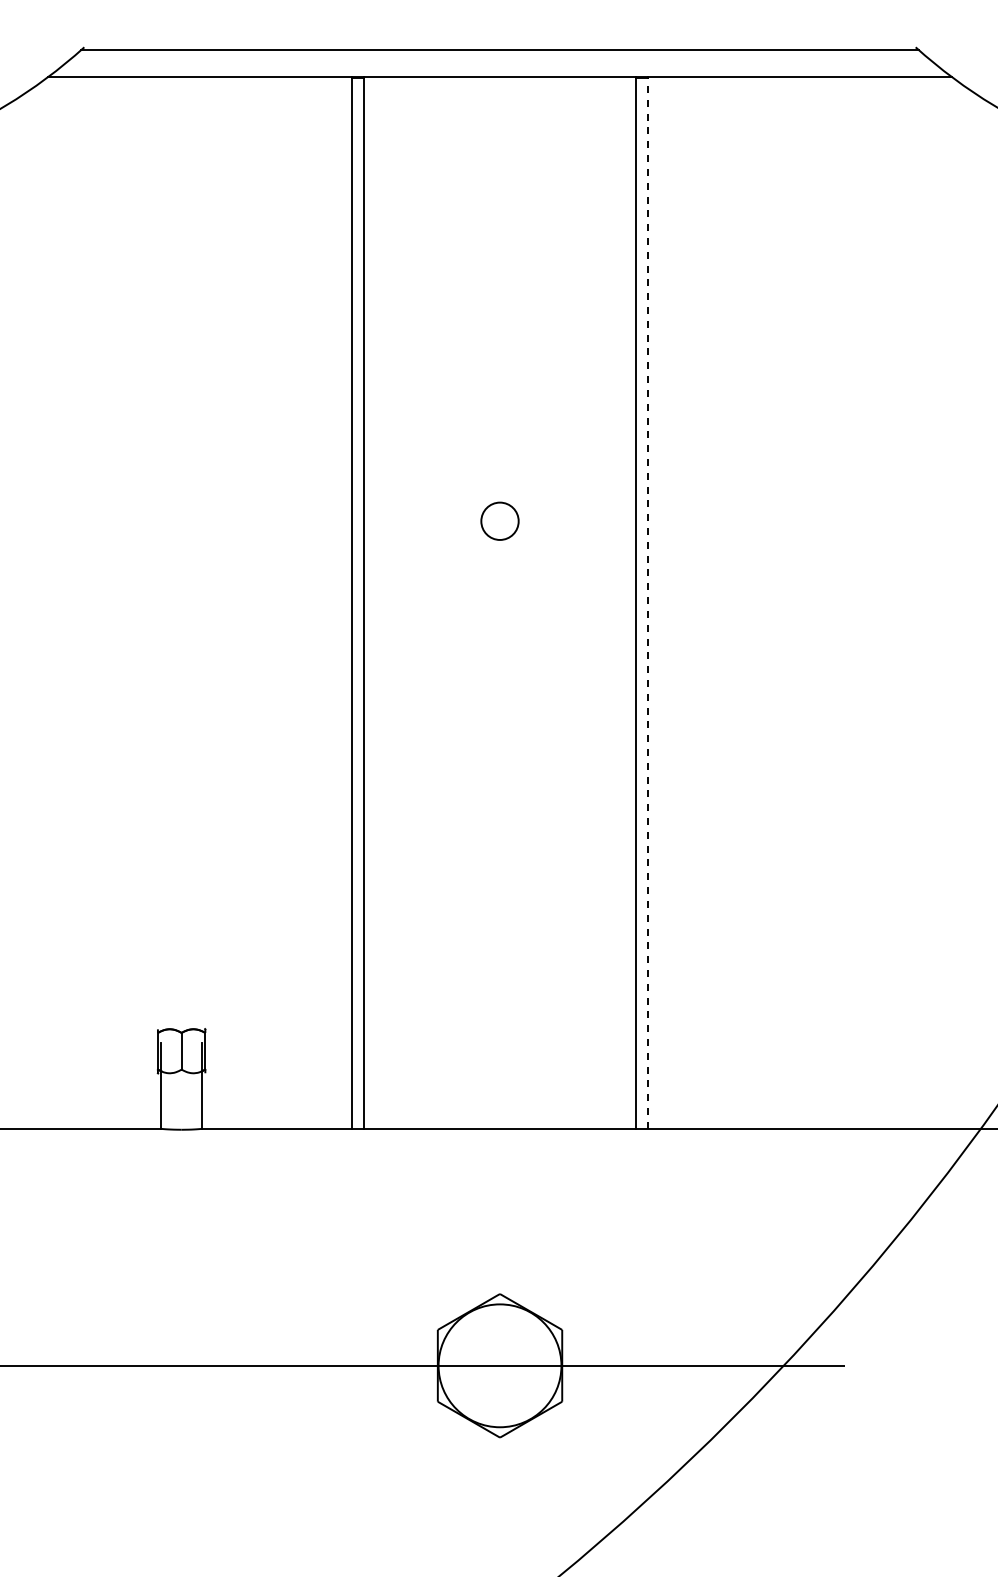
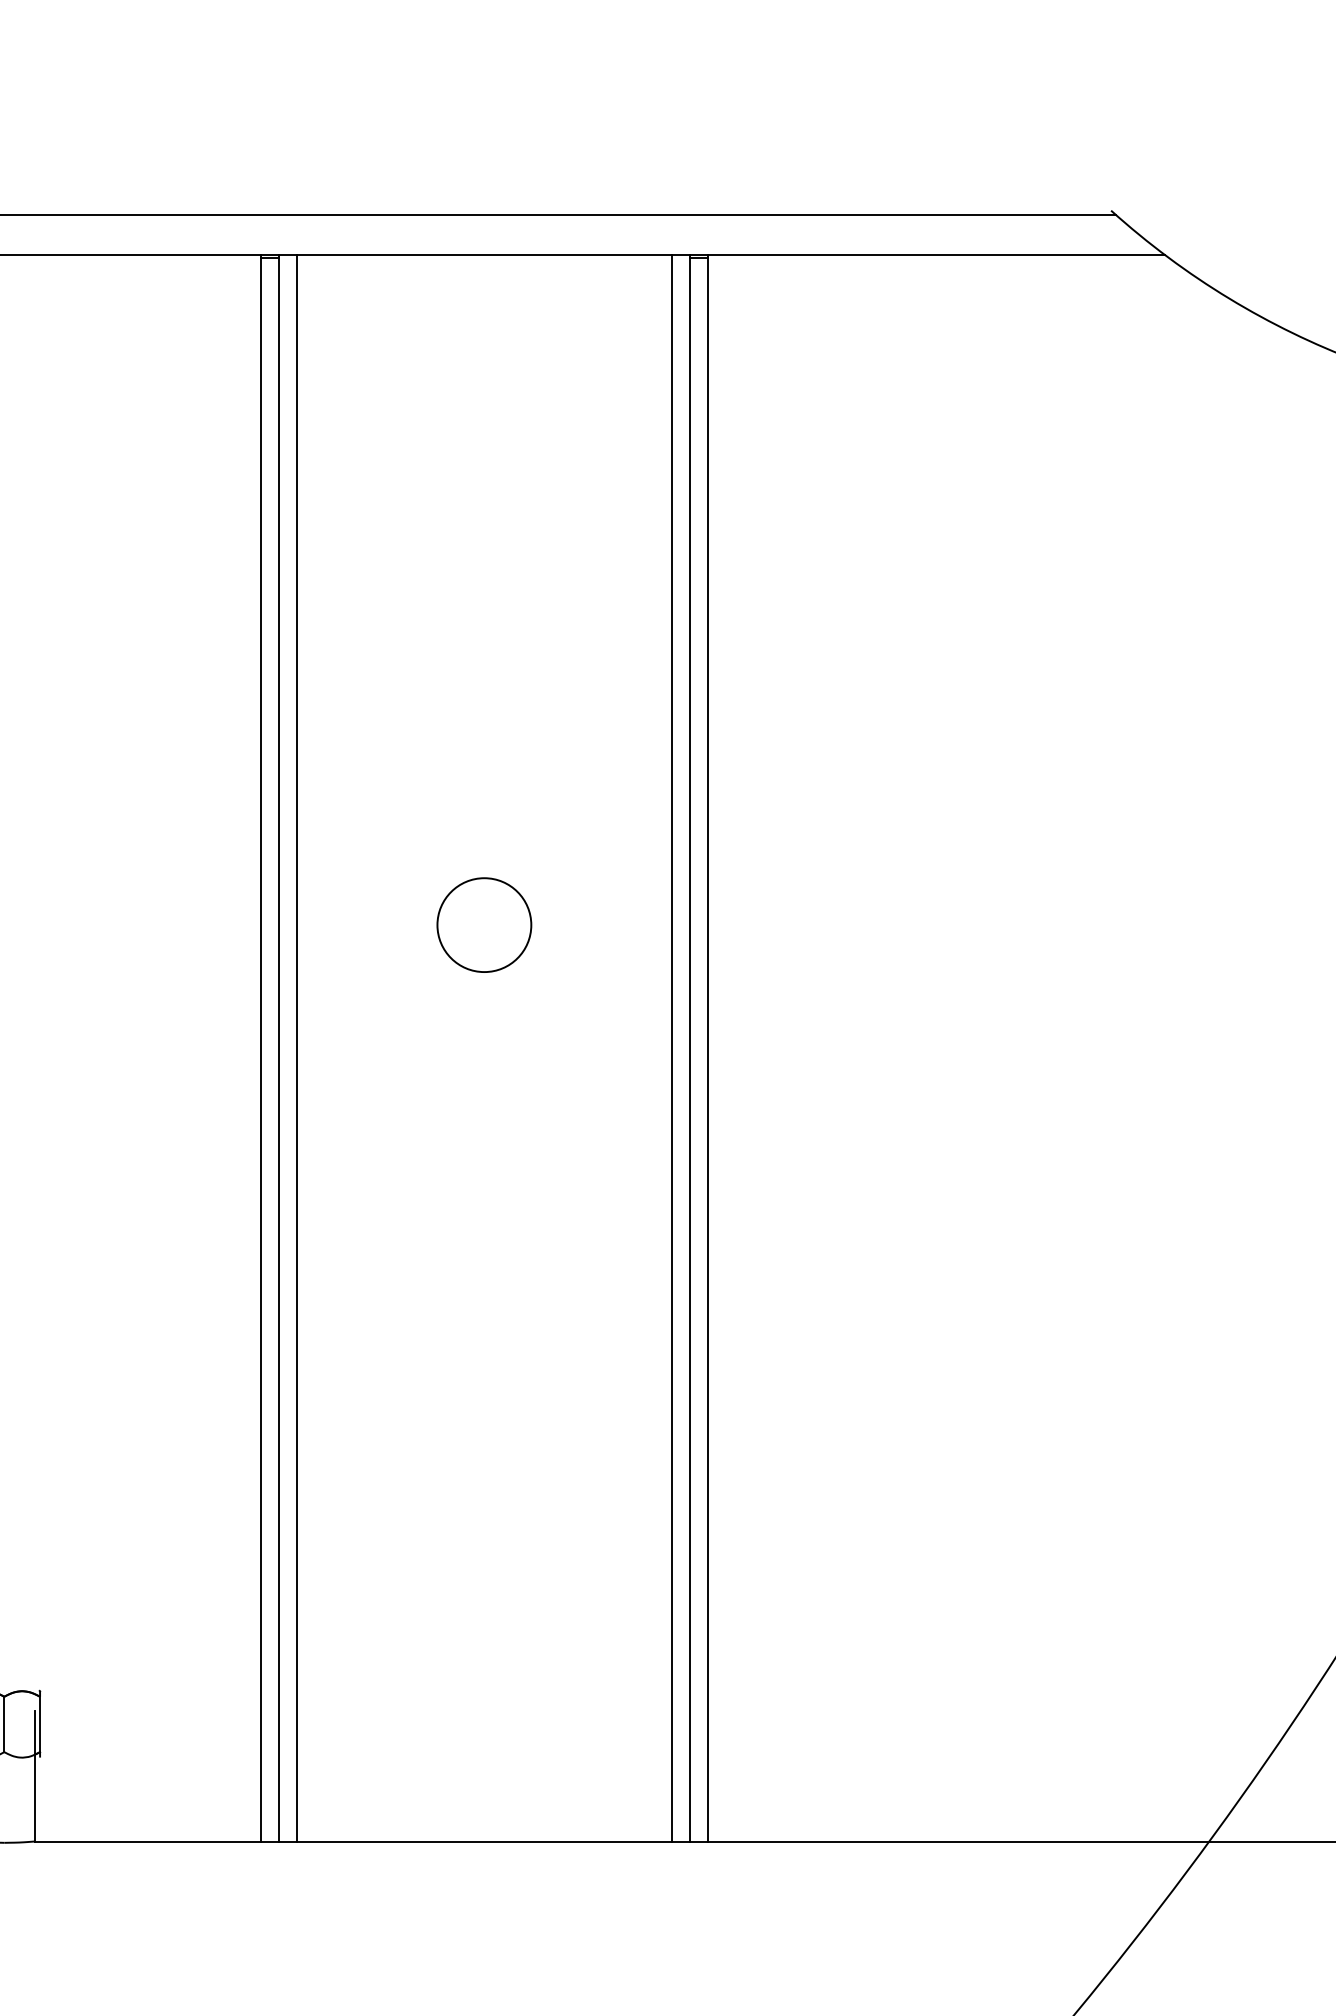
circle: (499, 521) -> (483, 925), size x1.67
line: (375, 602) -> (296, 1047), added
line: (624, 602) -> (672, 1047), added
line: (648, 603) -> (708, 1049), dashed -> solid

